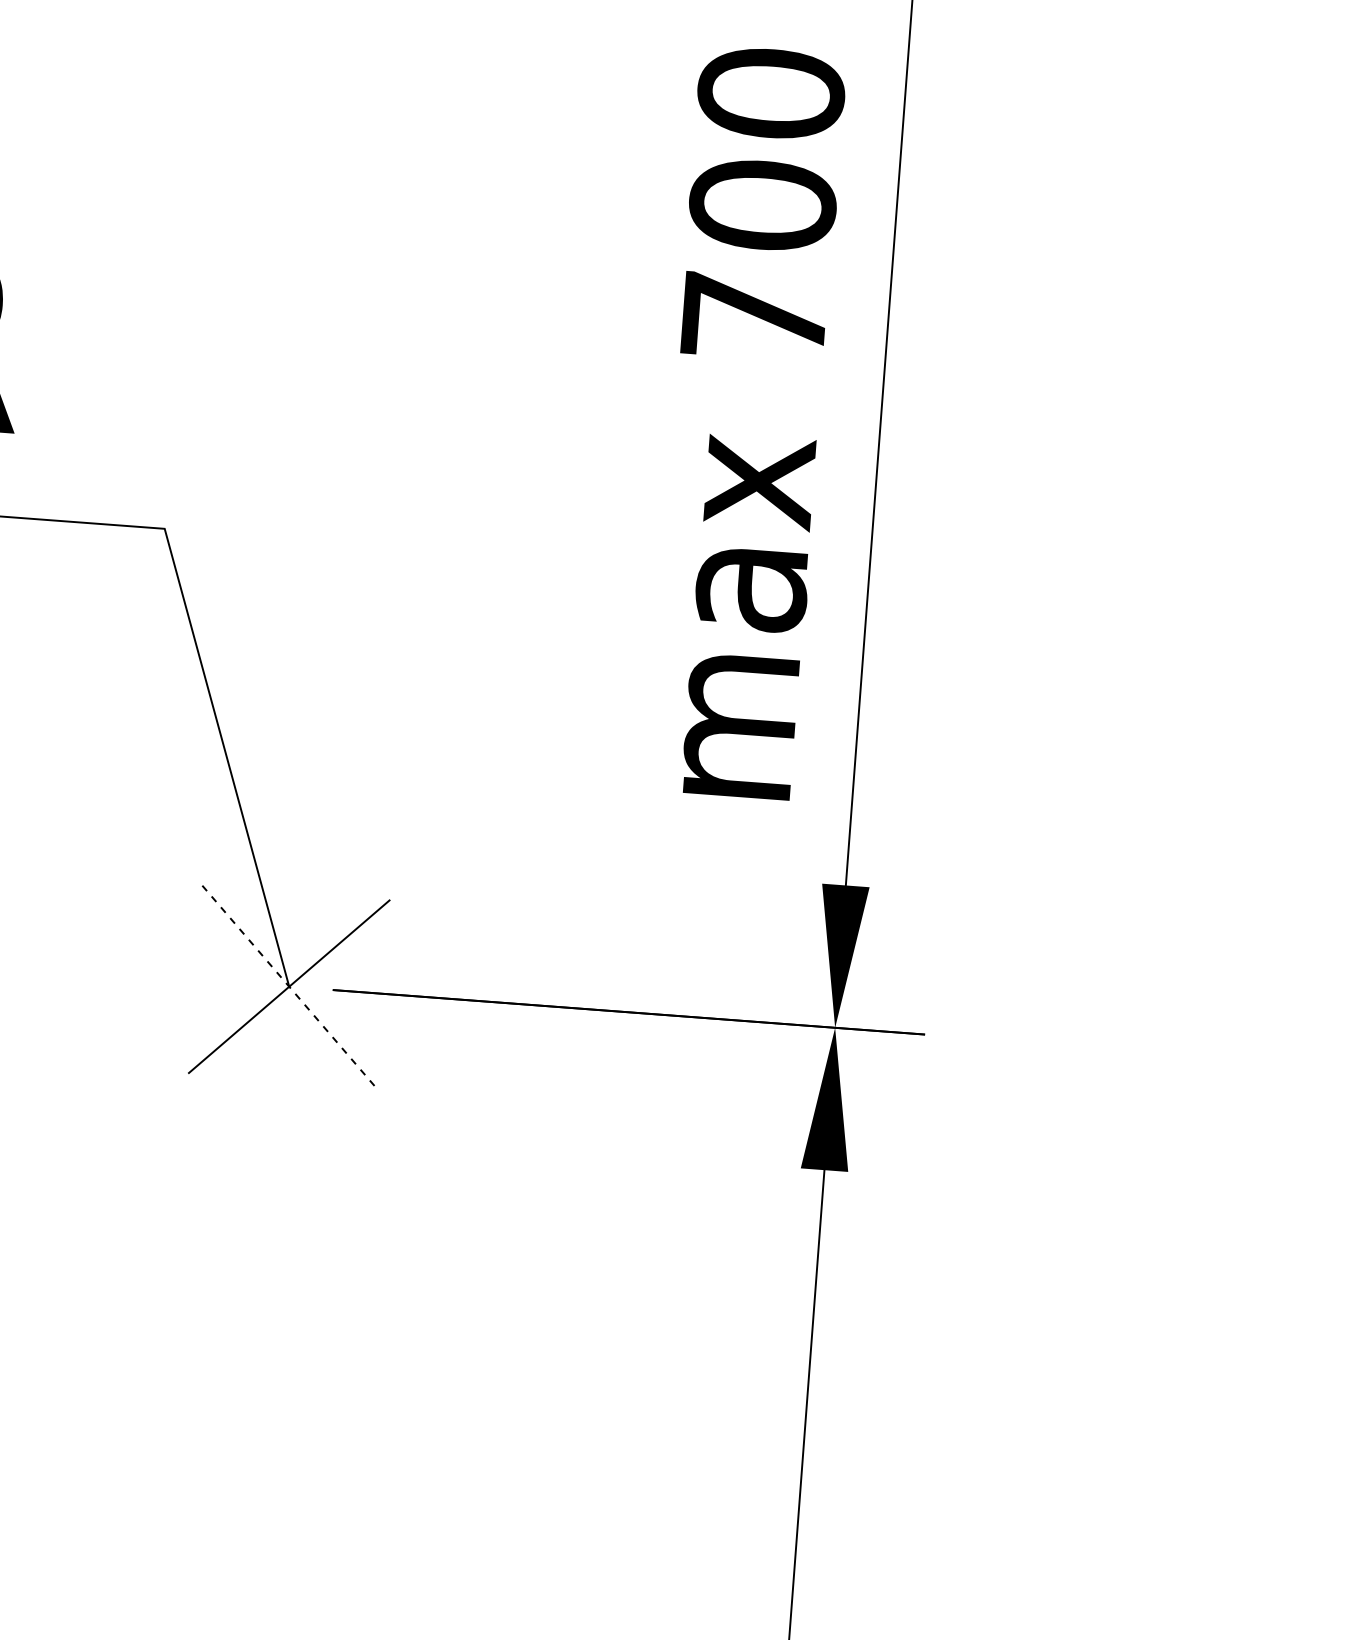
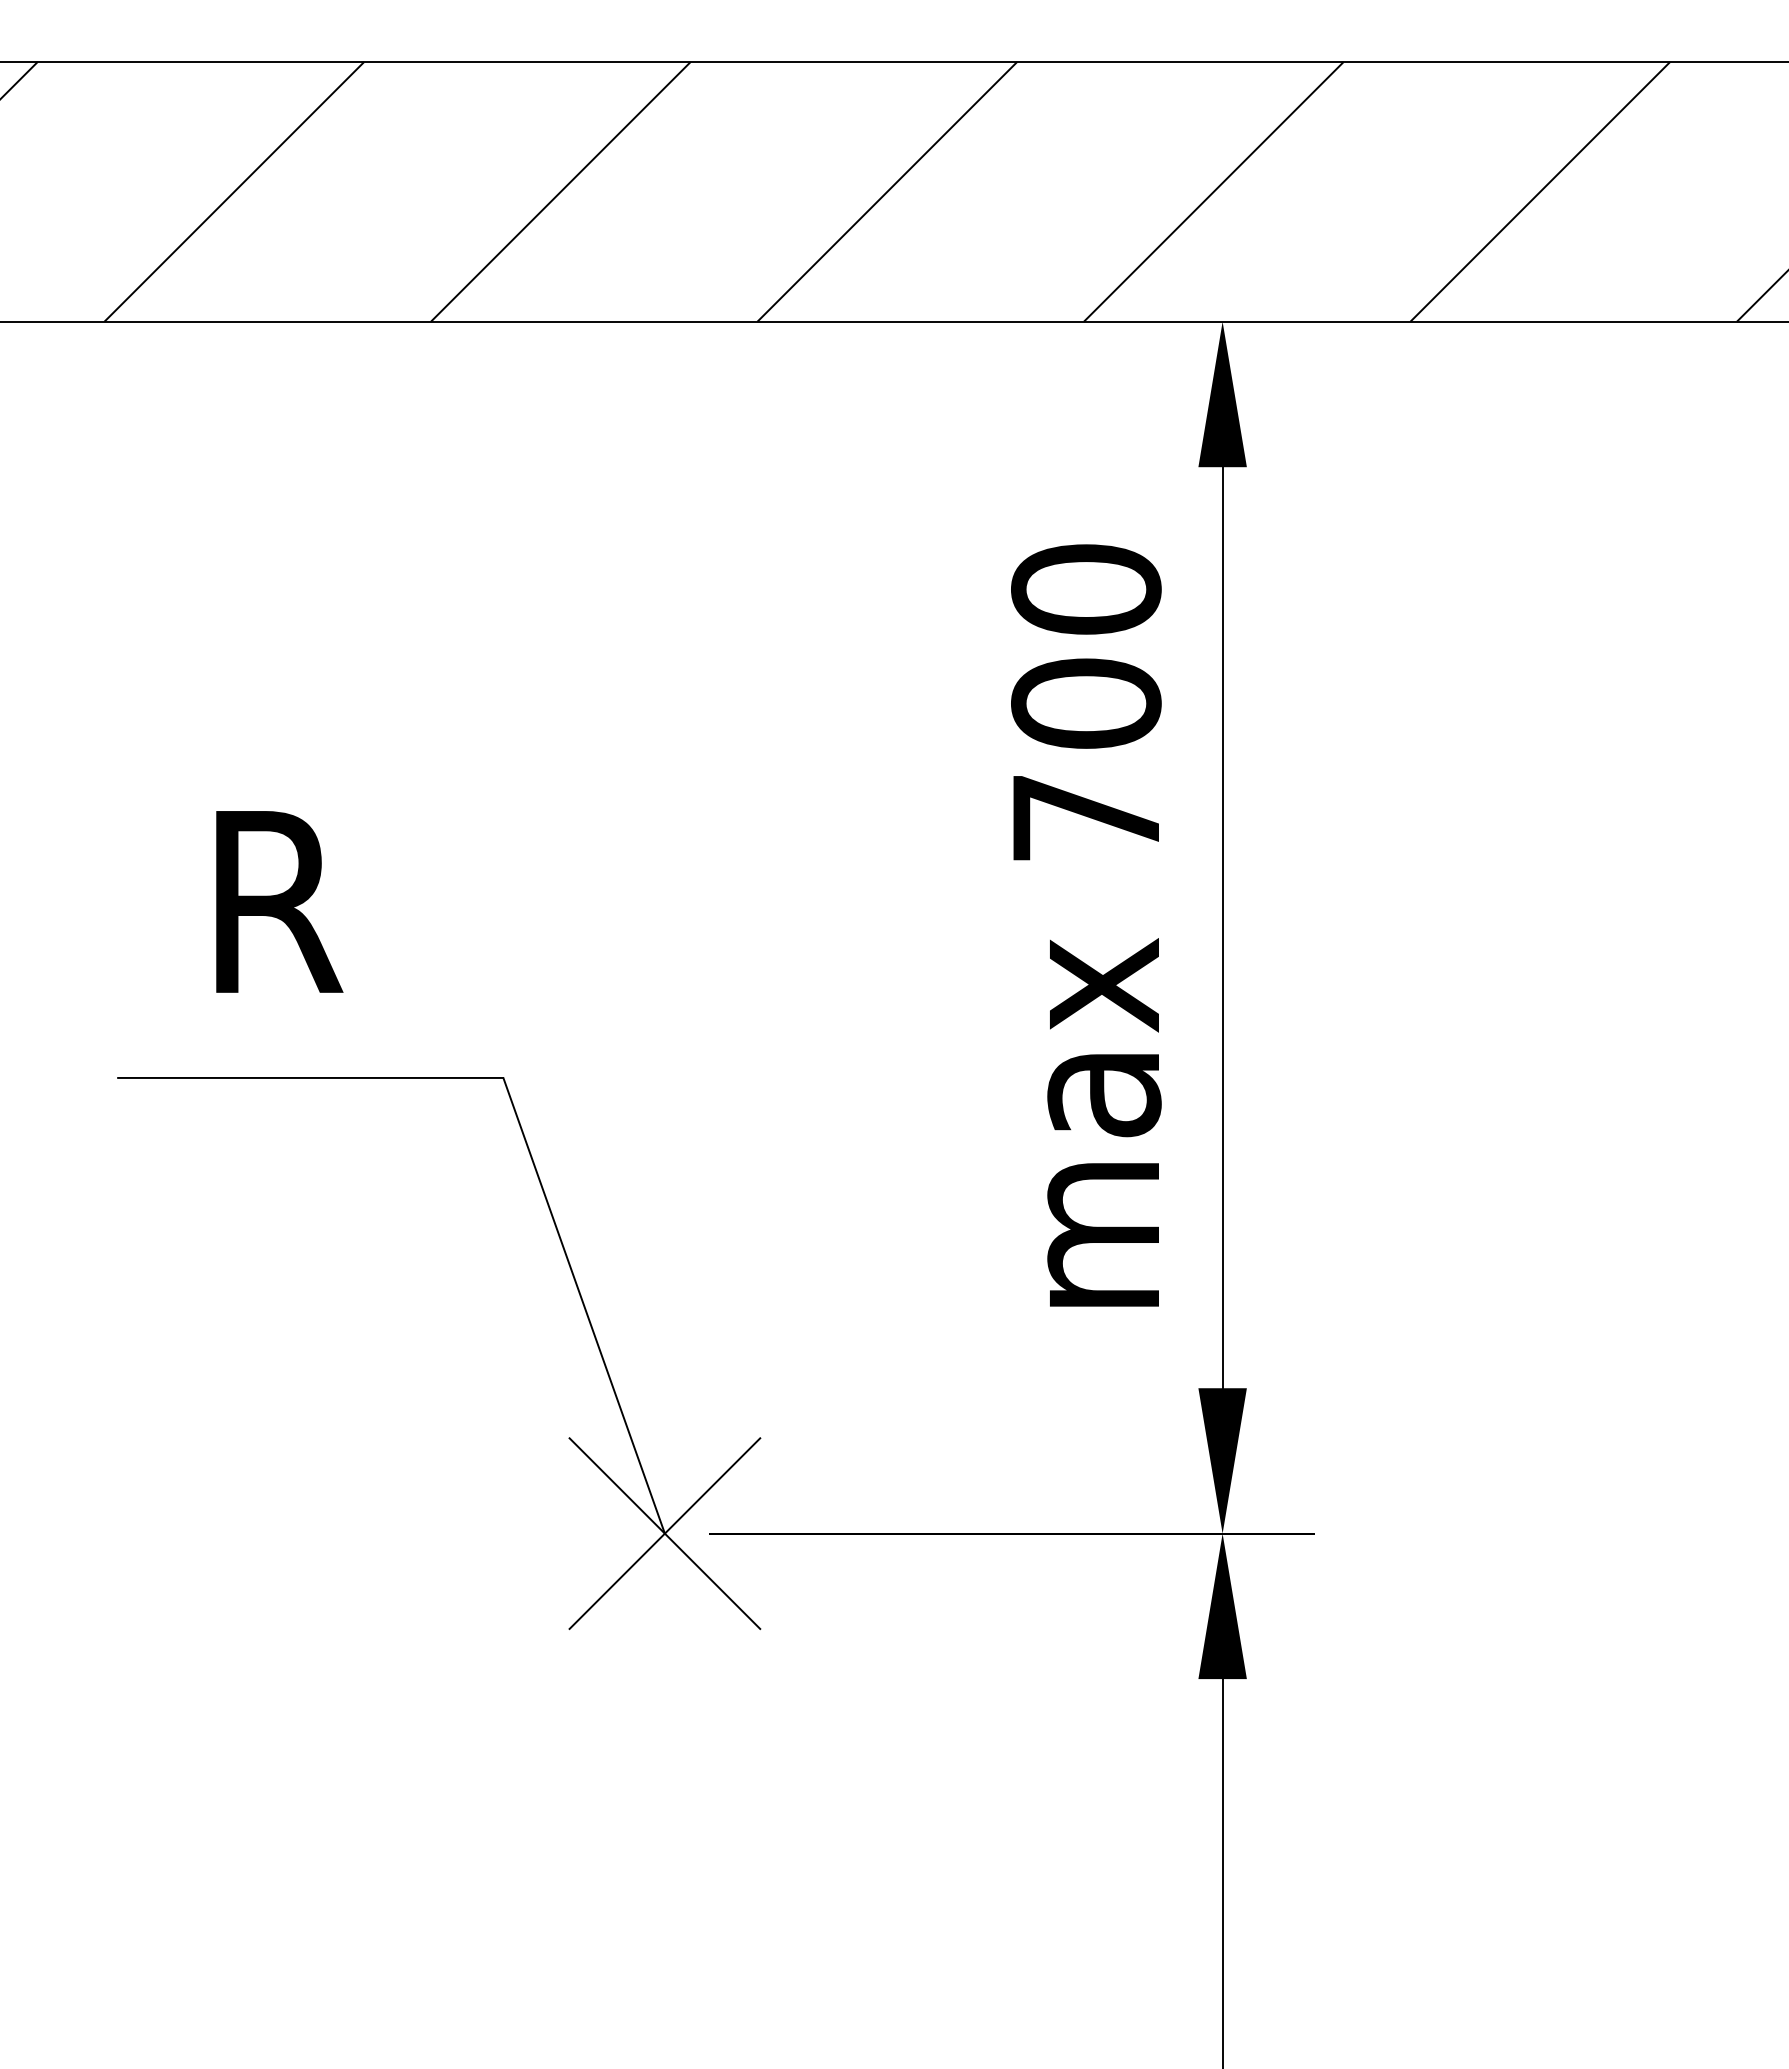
line: (288, 986) -> (664, 1533), dashed -> solid

